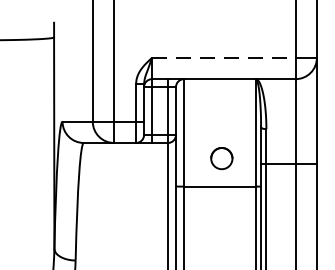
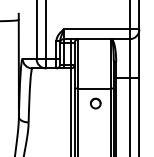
line: (223, 58) -> (96, 29), dashed -> solid
part: (221, 158) -> (95, 103), moved

